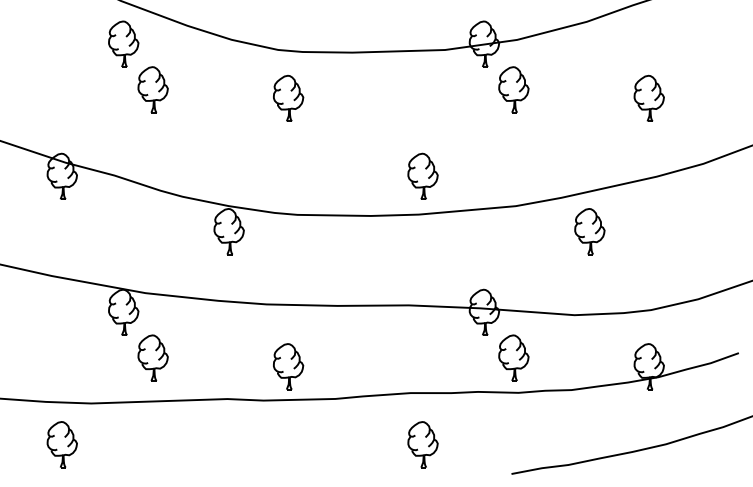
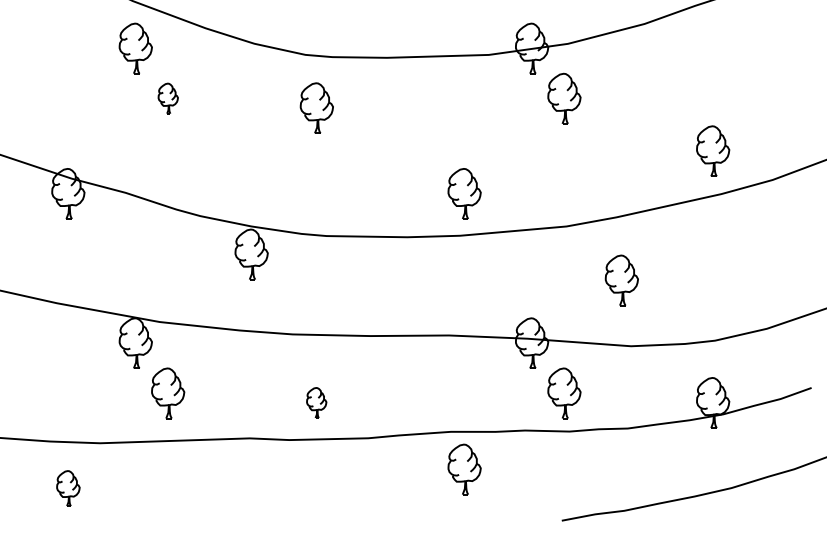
part: (153, 89) -> (168, 98), size x0.6
part: (649, 97) -> (713, 150), moved
part: (589, 231) -> (621, 280), moved
part: (288, 366) -> (316, 402), size x0.6
part: (62, 444) -> (68, 488), size x0.7
part: (422, 444) -> (464, 469), moved

